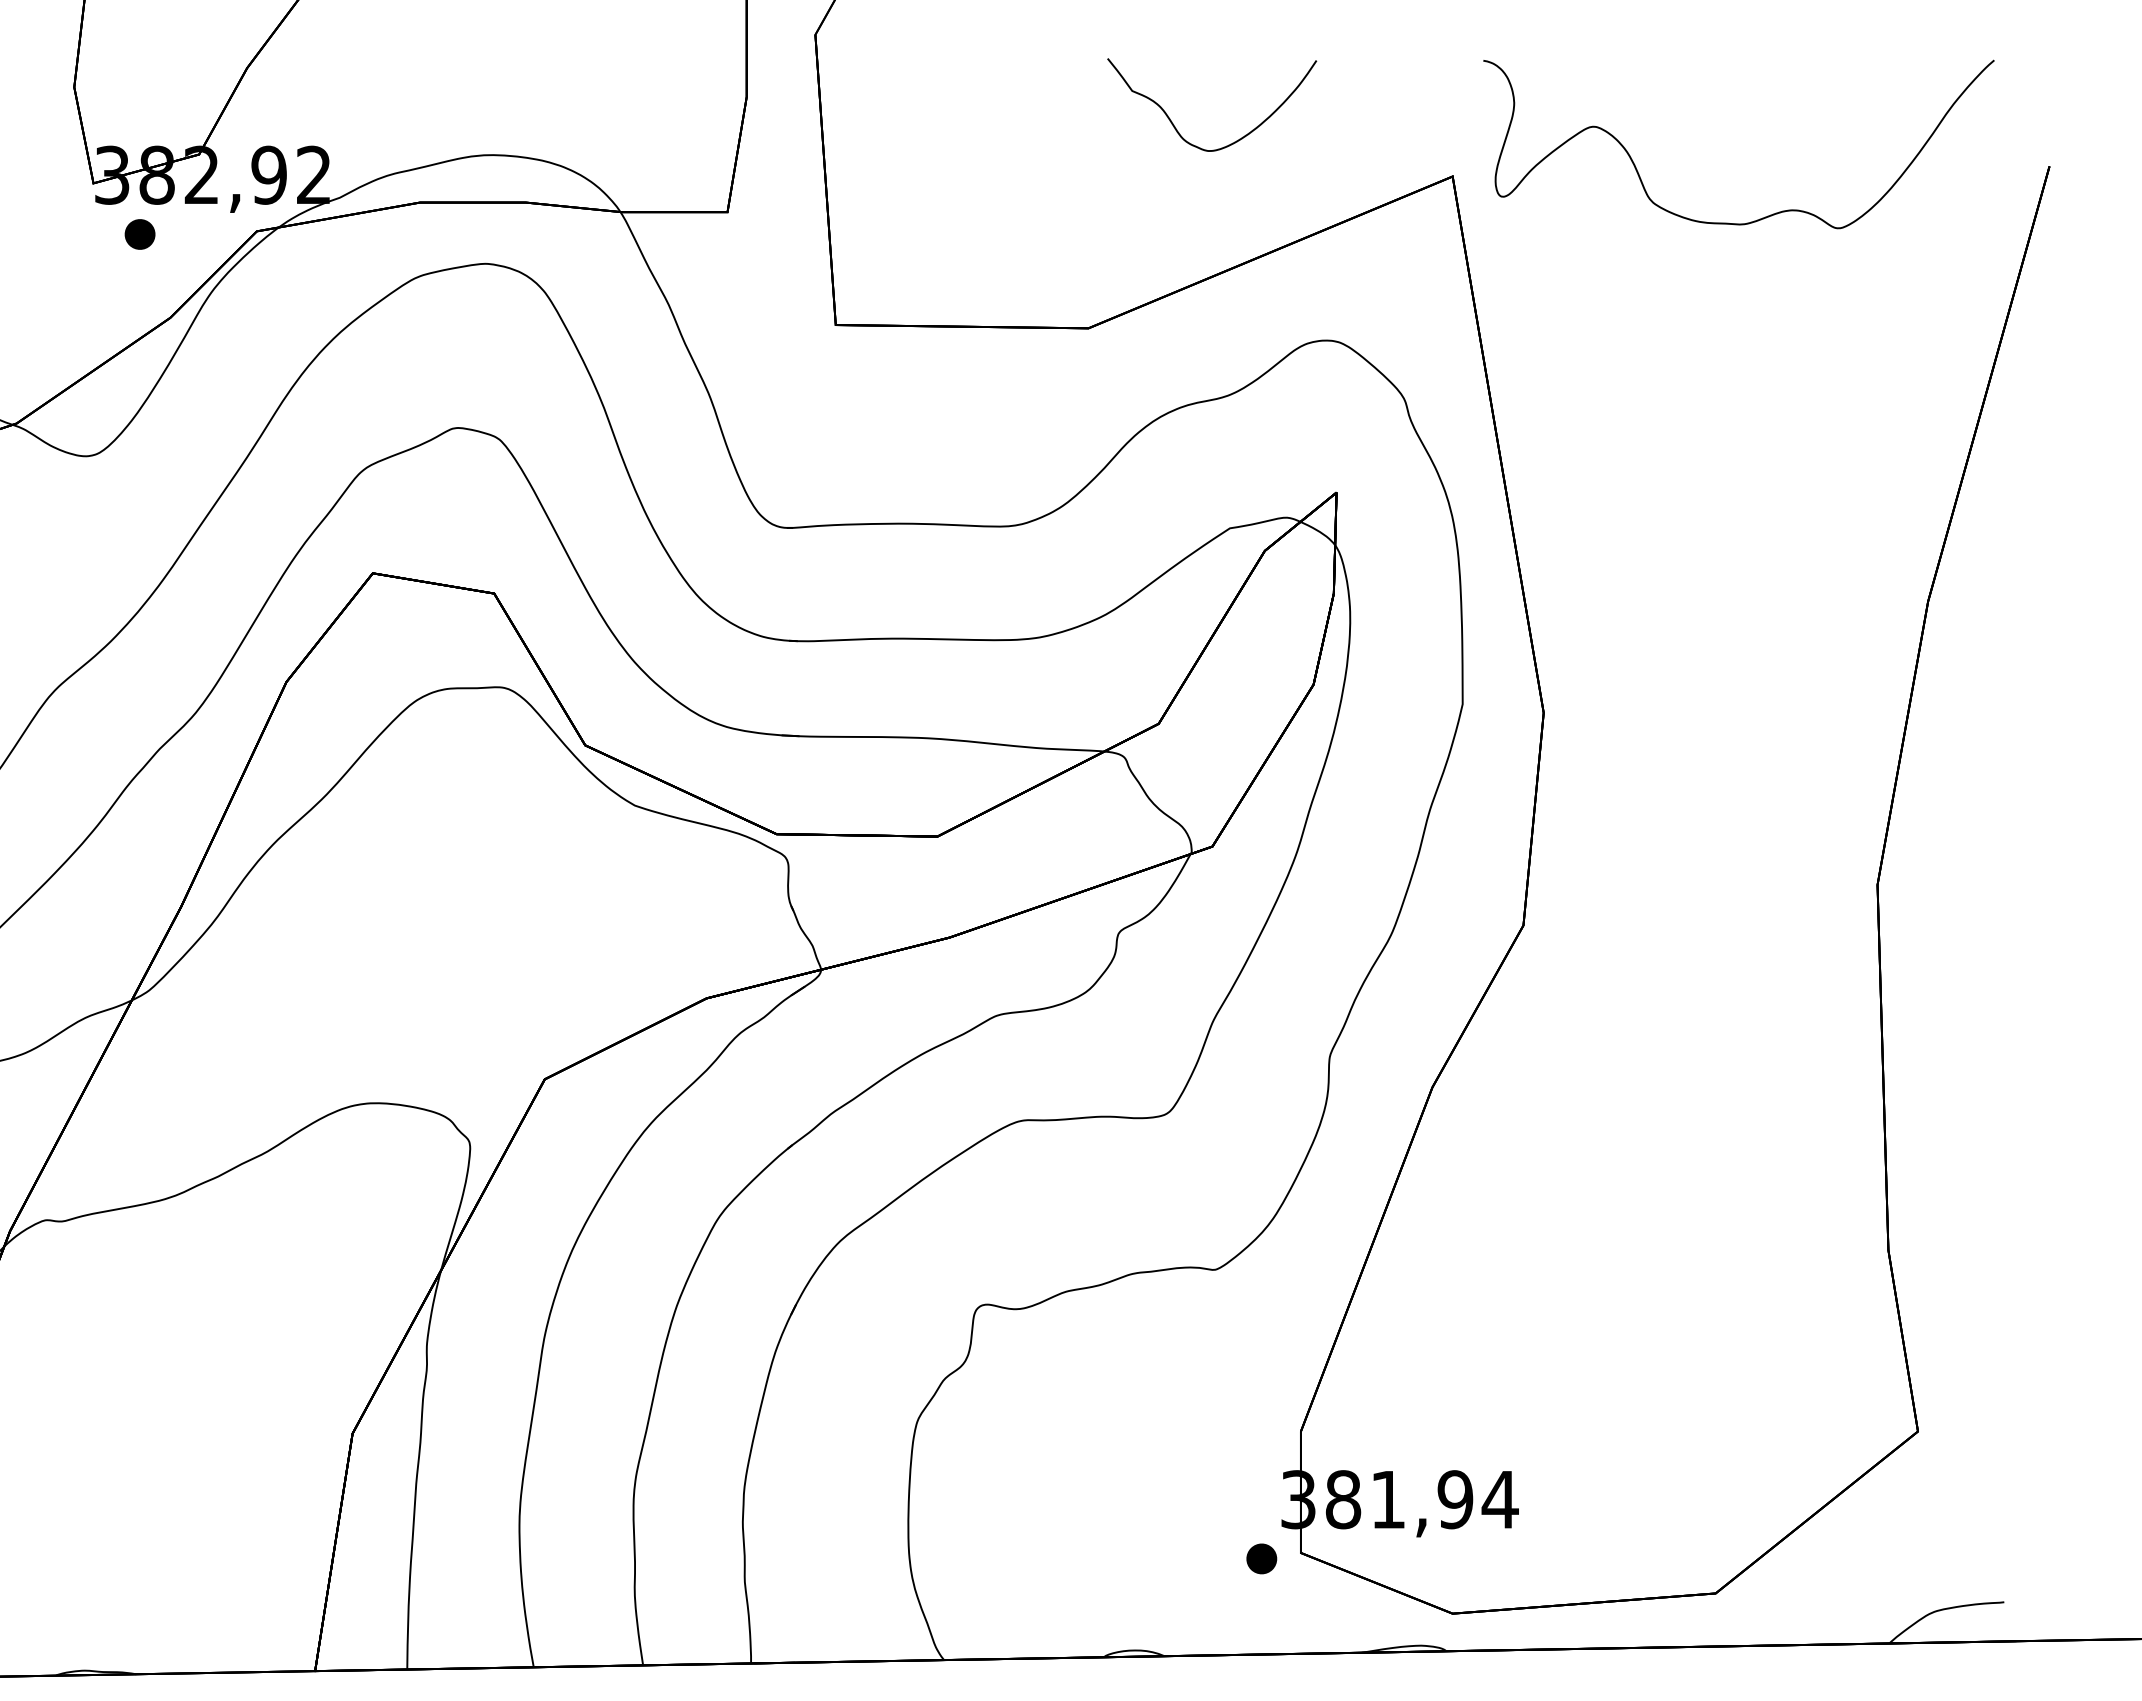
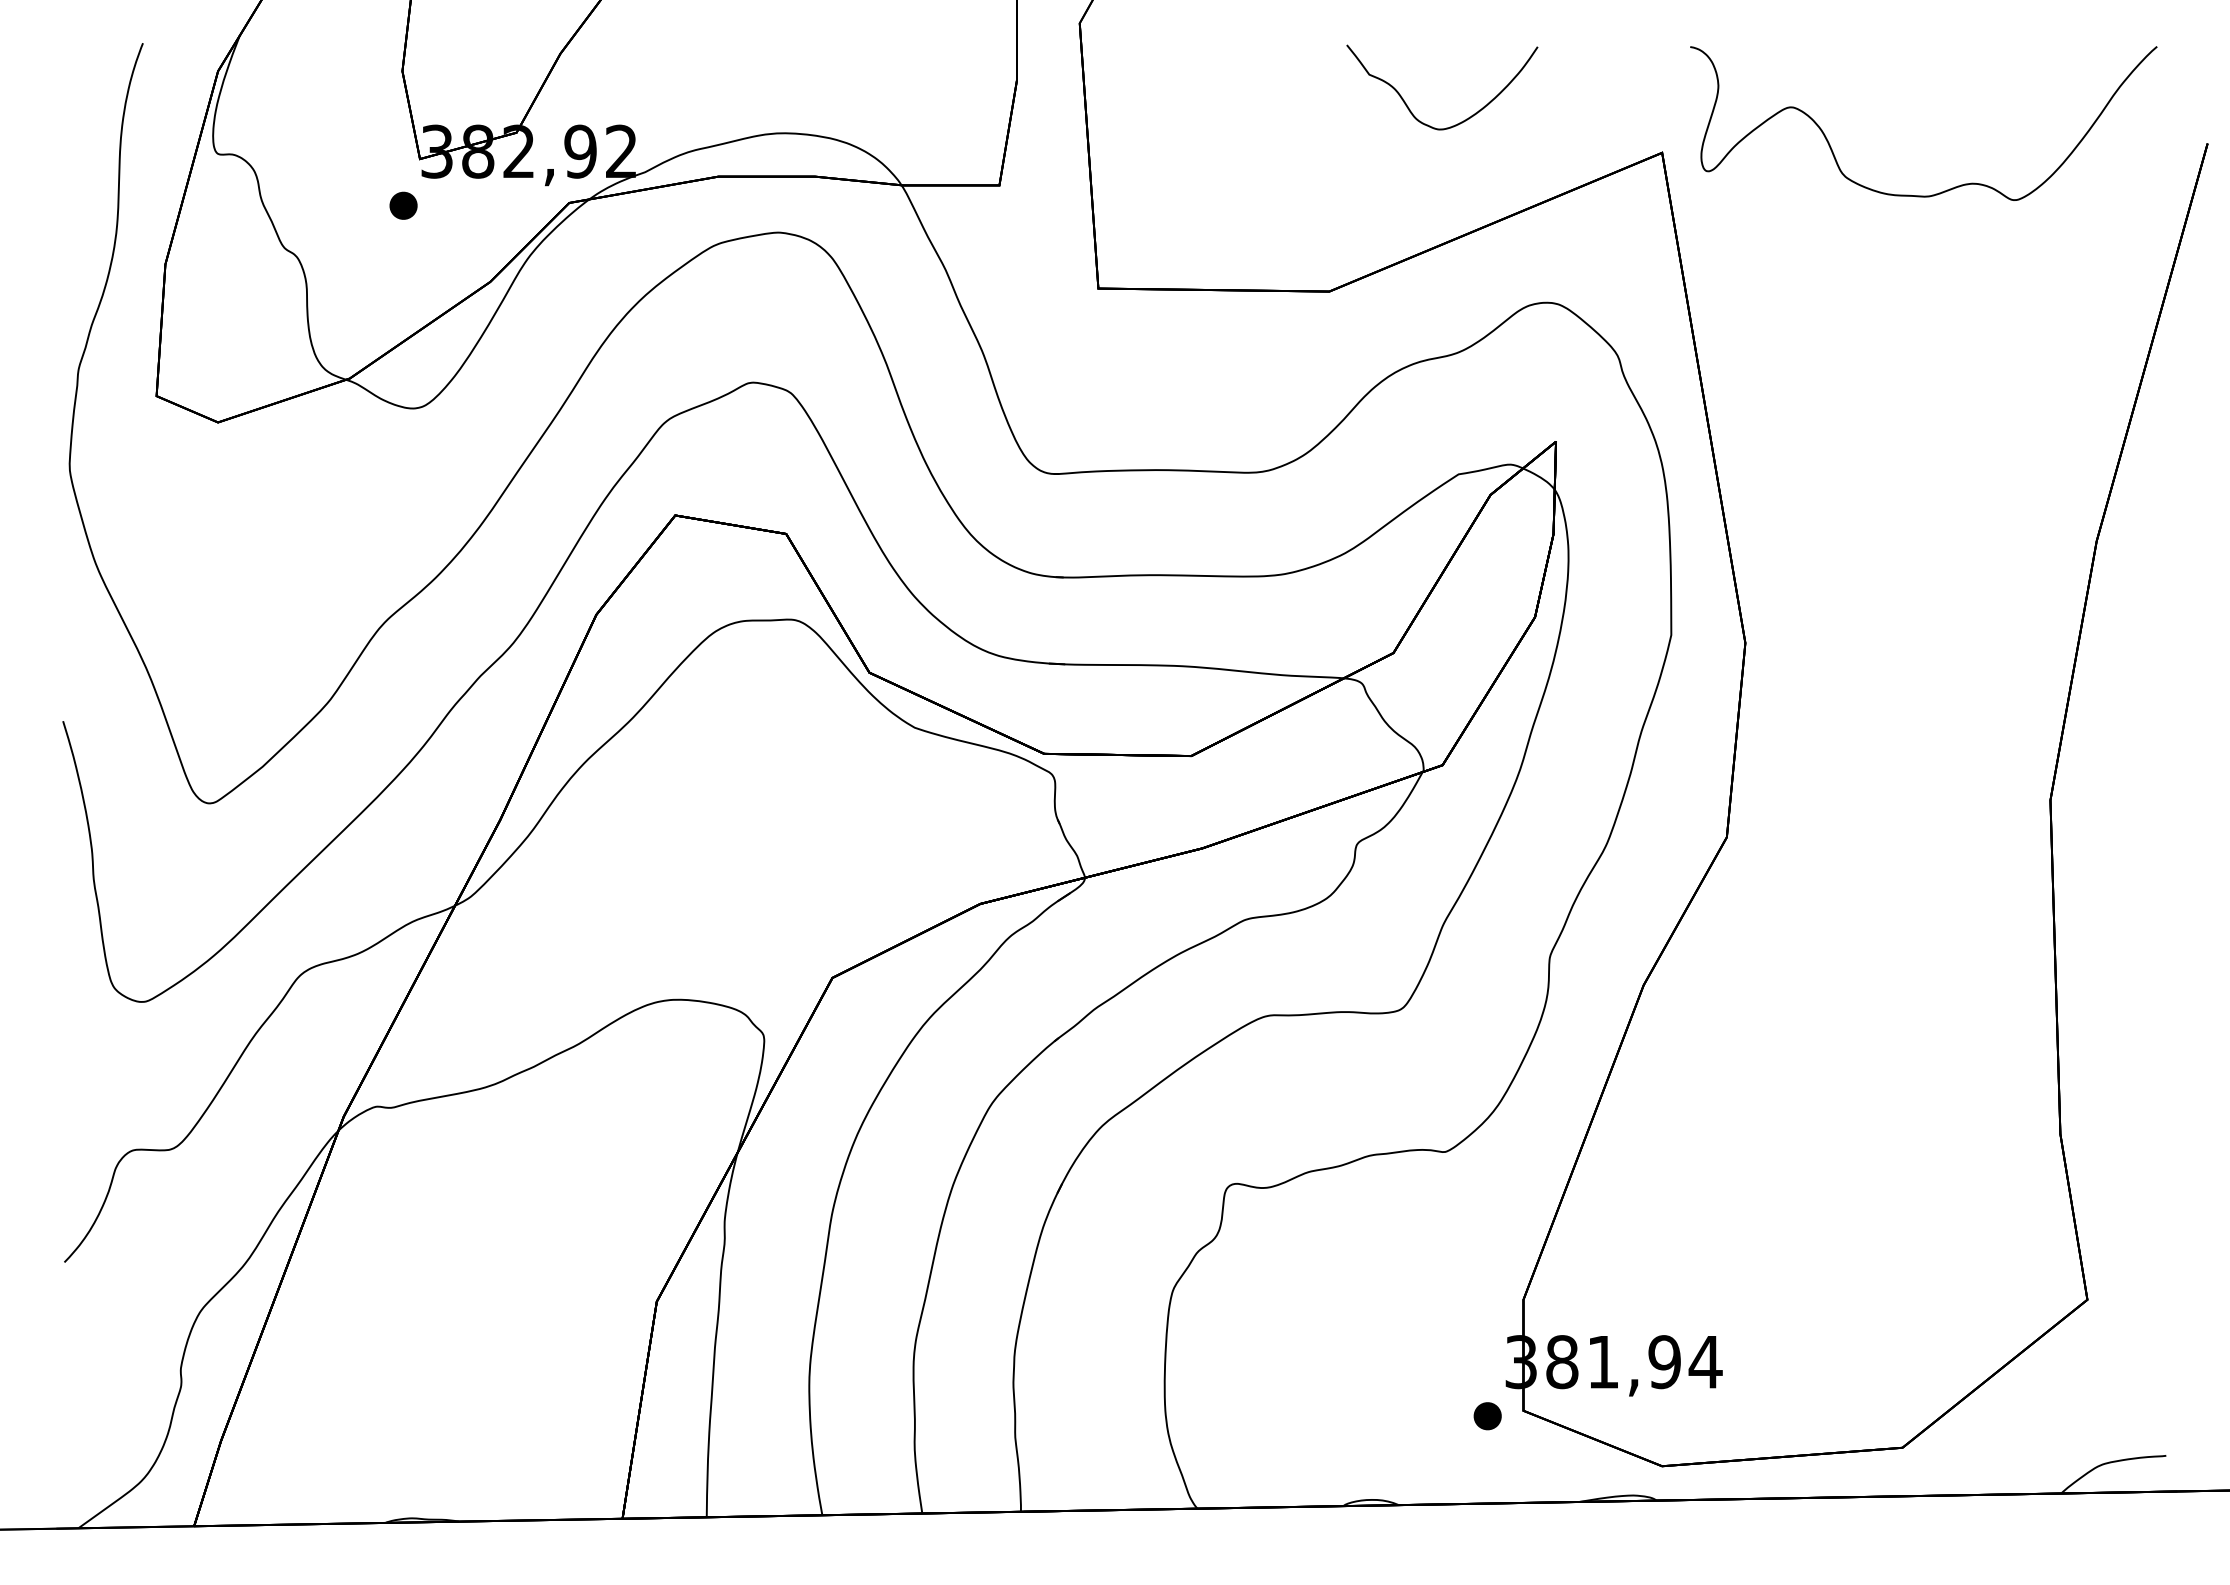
part: (139, 234) -> (403, 205), moved

